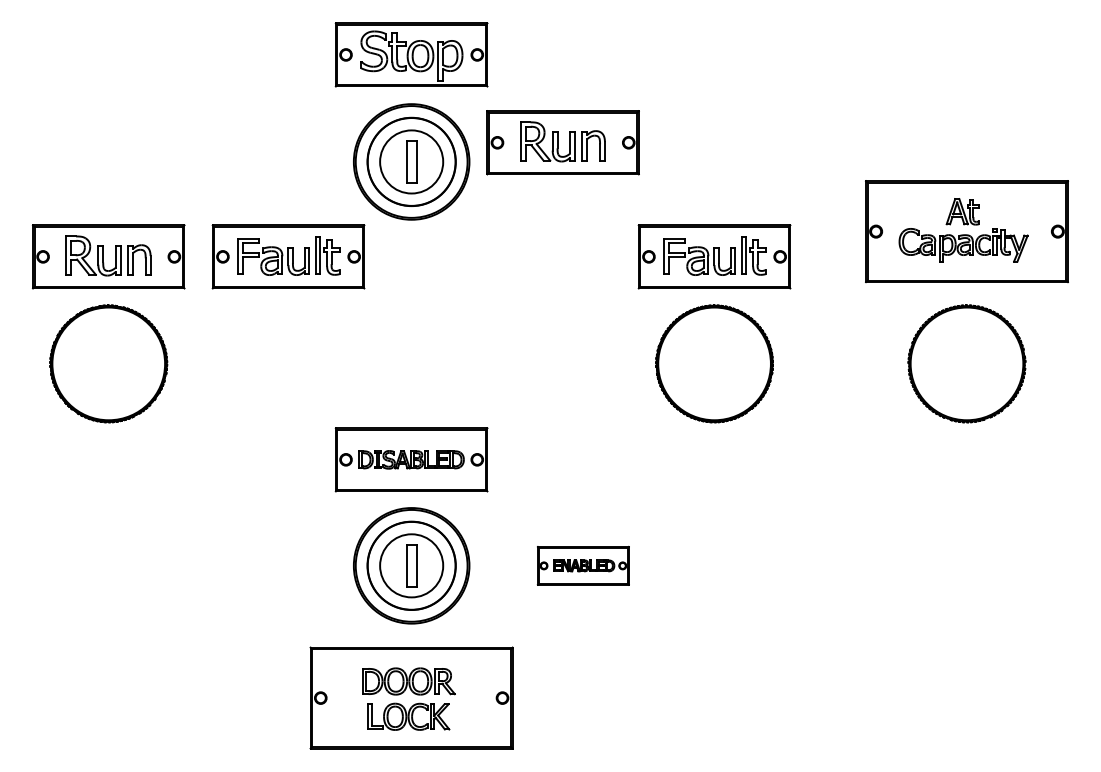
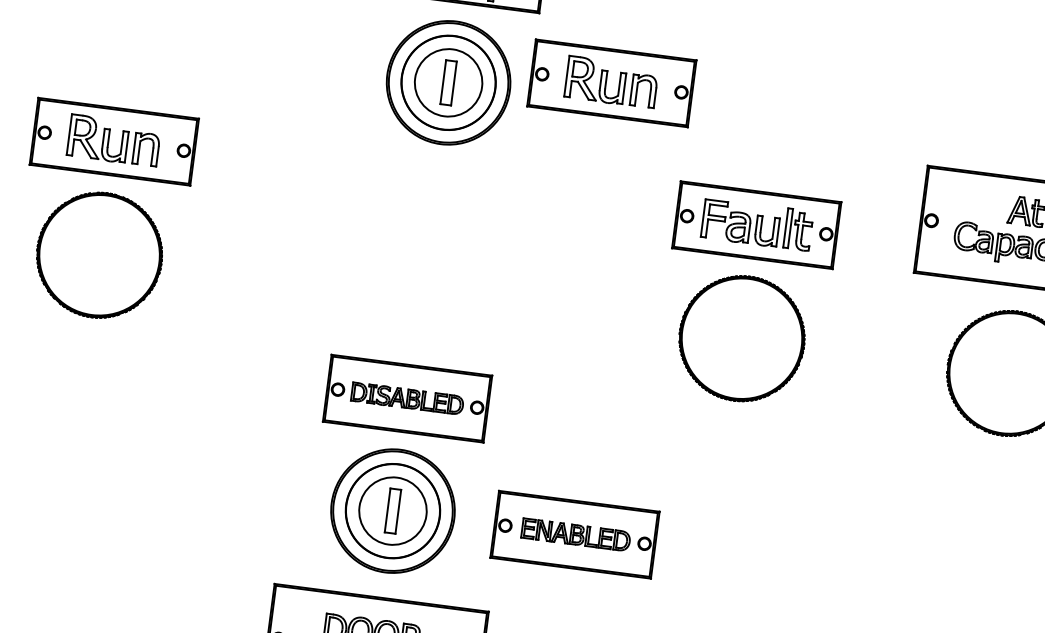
part: (288, 256) -> (304, 166), removed
part: (583, 565) -> (575, 534), size x1.67

